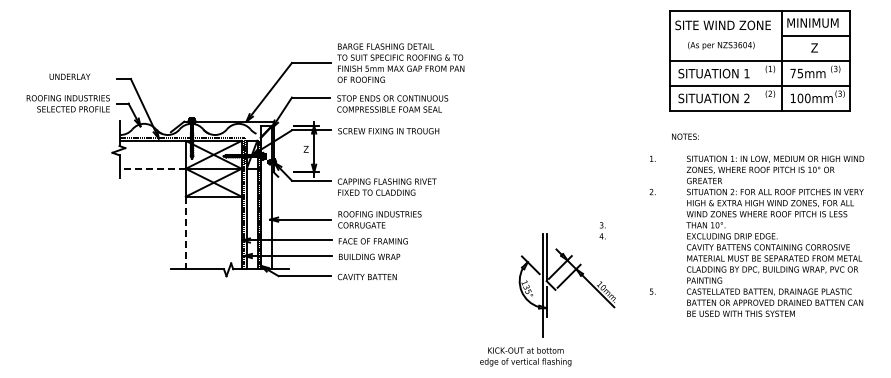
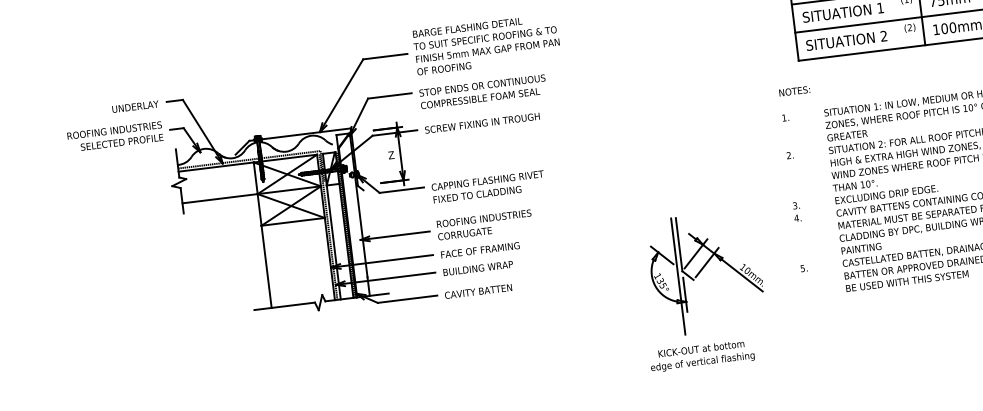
text: (69, 76) -> (134, 106), moved
text: (685, 136) -> (794, 90), moved
line: (152, 168) -> (219, 198), dashed -> solid
text: (602, 230) -> (796, 211), moved
line: (185, 233) -> (266, 267), dashed -> solid
text: (525, 356) -> (701, 355), moved

